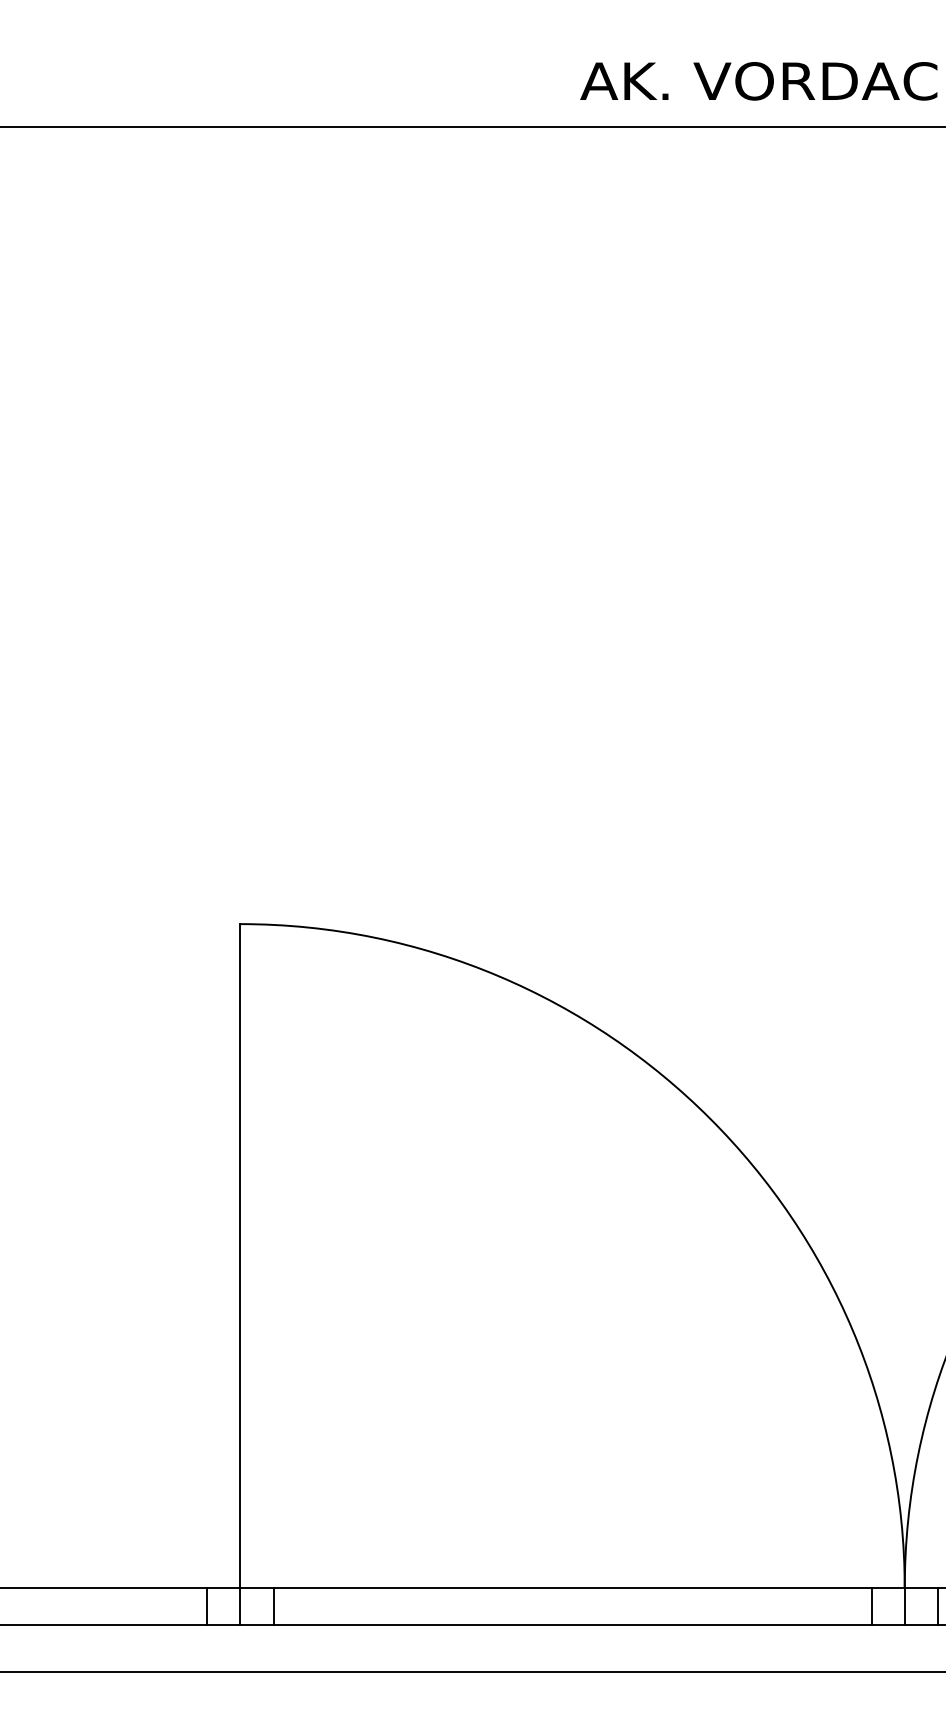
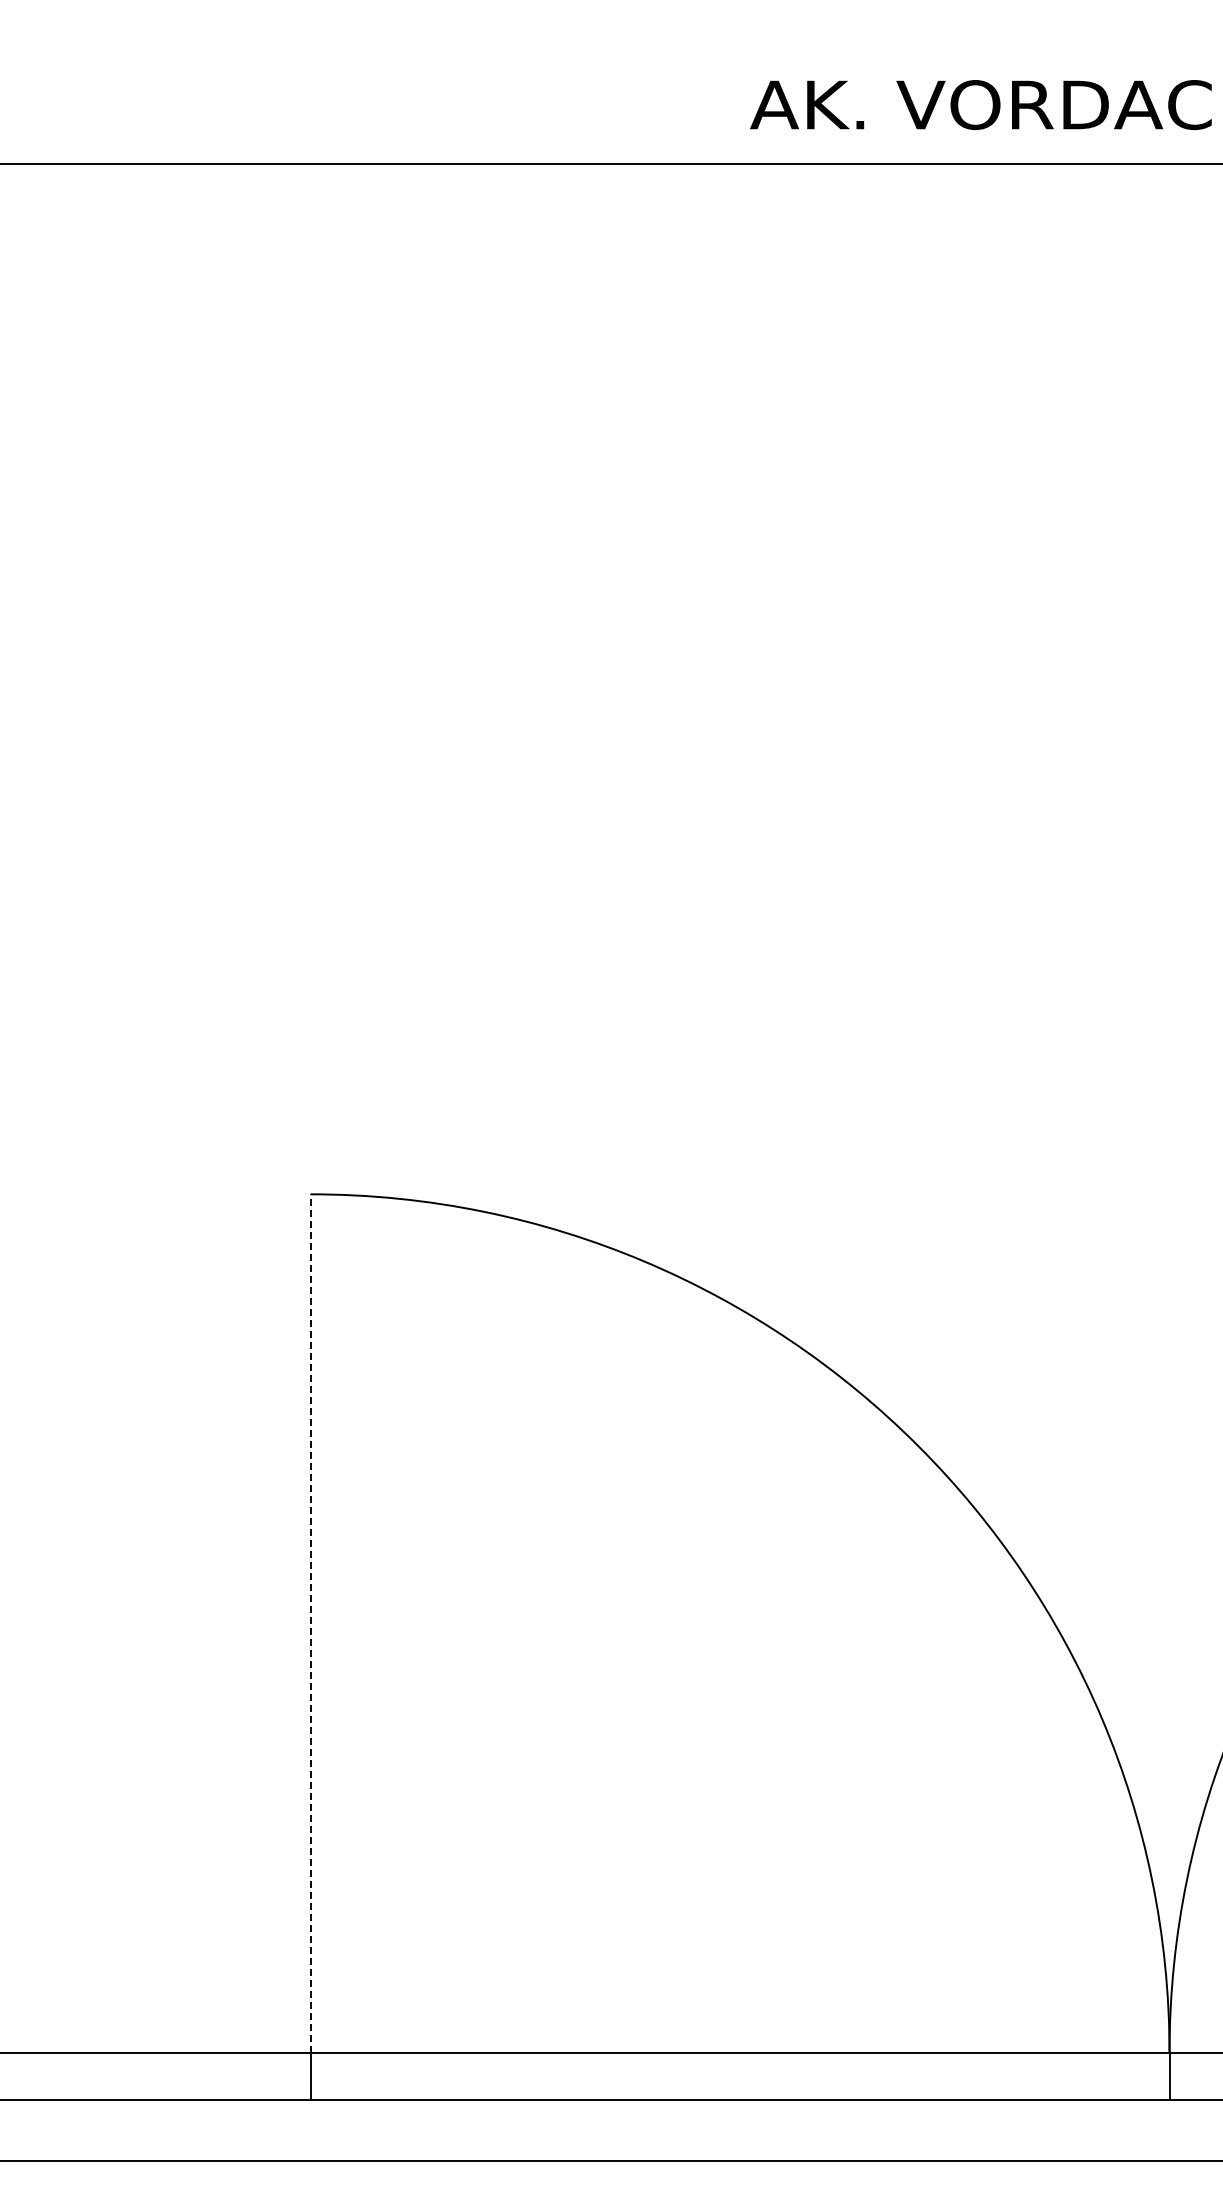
line: (240, 1256) -> (310, 1623), solid -> dashed
line: (206, 1606) -> (267, 2076), removed
line: (273, 1606) -> (353, 2076), removed
line: (871, 1606) -> (1126, 2076), removed
line: (937, 1606) -> (1212, 2076), removed

